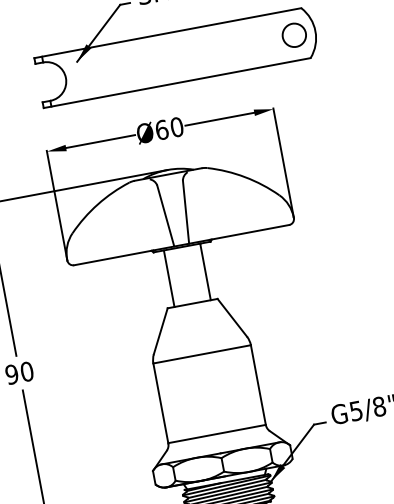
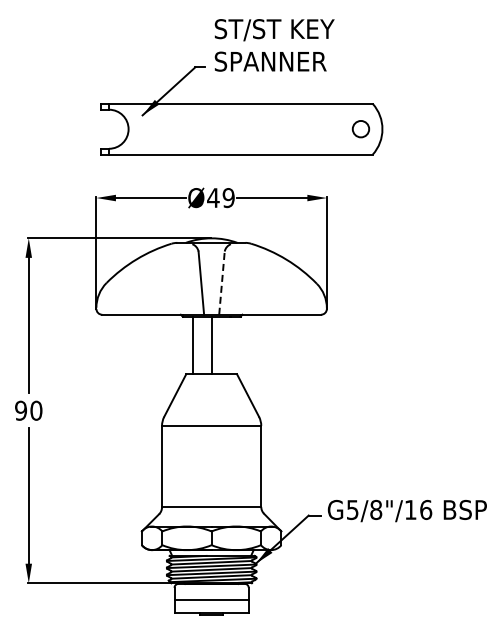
circle: (293, 34) -> (360, 128), size x0.7
text: (169, 129) -> (220, 198), Ø60 -> Ø49
line: (185, 212) -> (221, 283), solid -> dashed
line: (205, 271) -> (212, 345), moved

